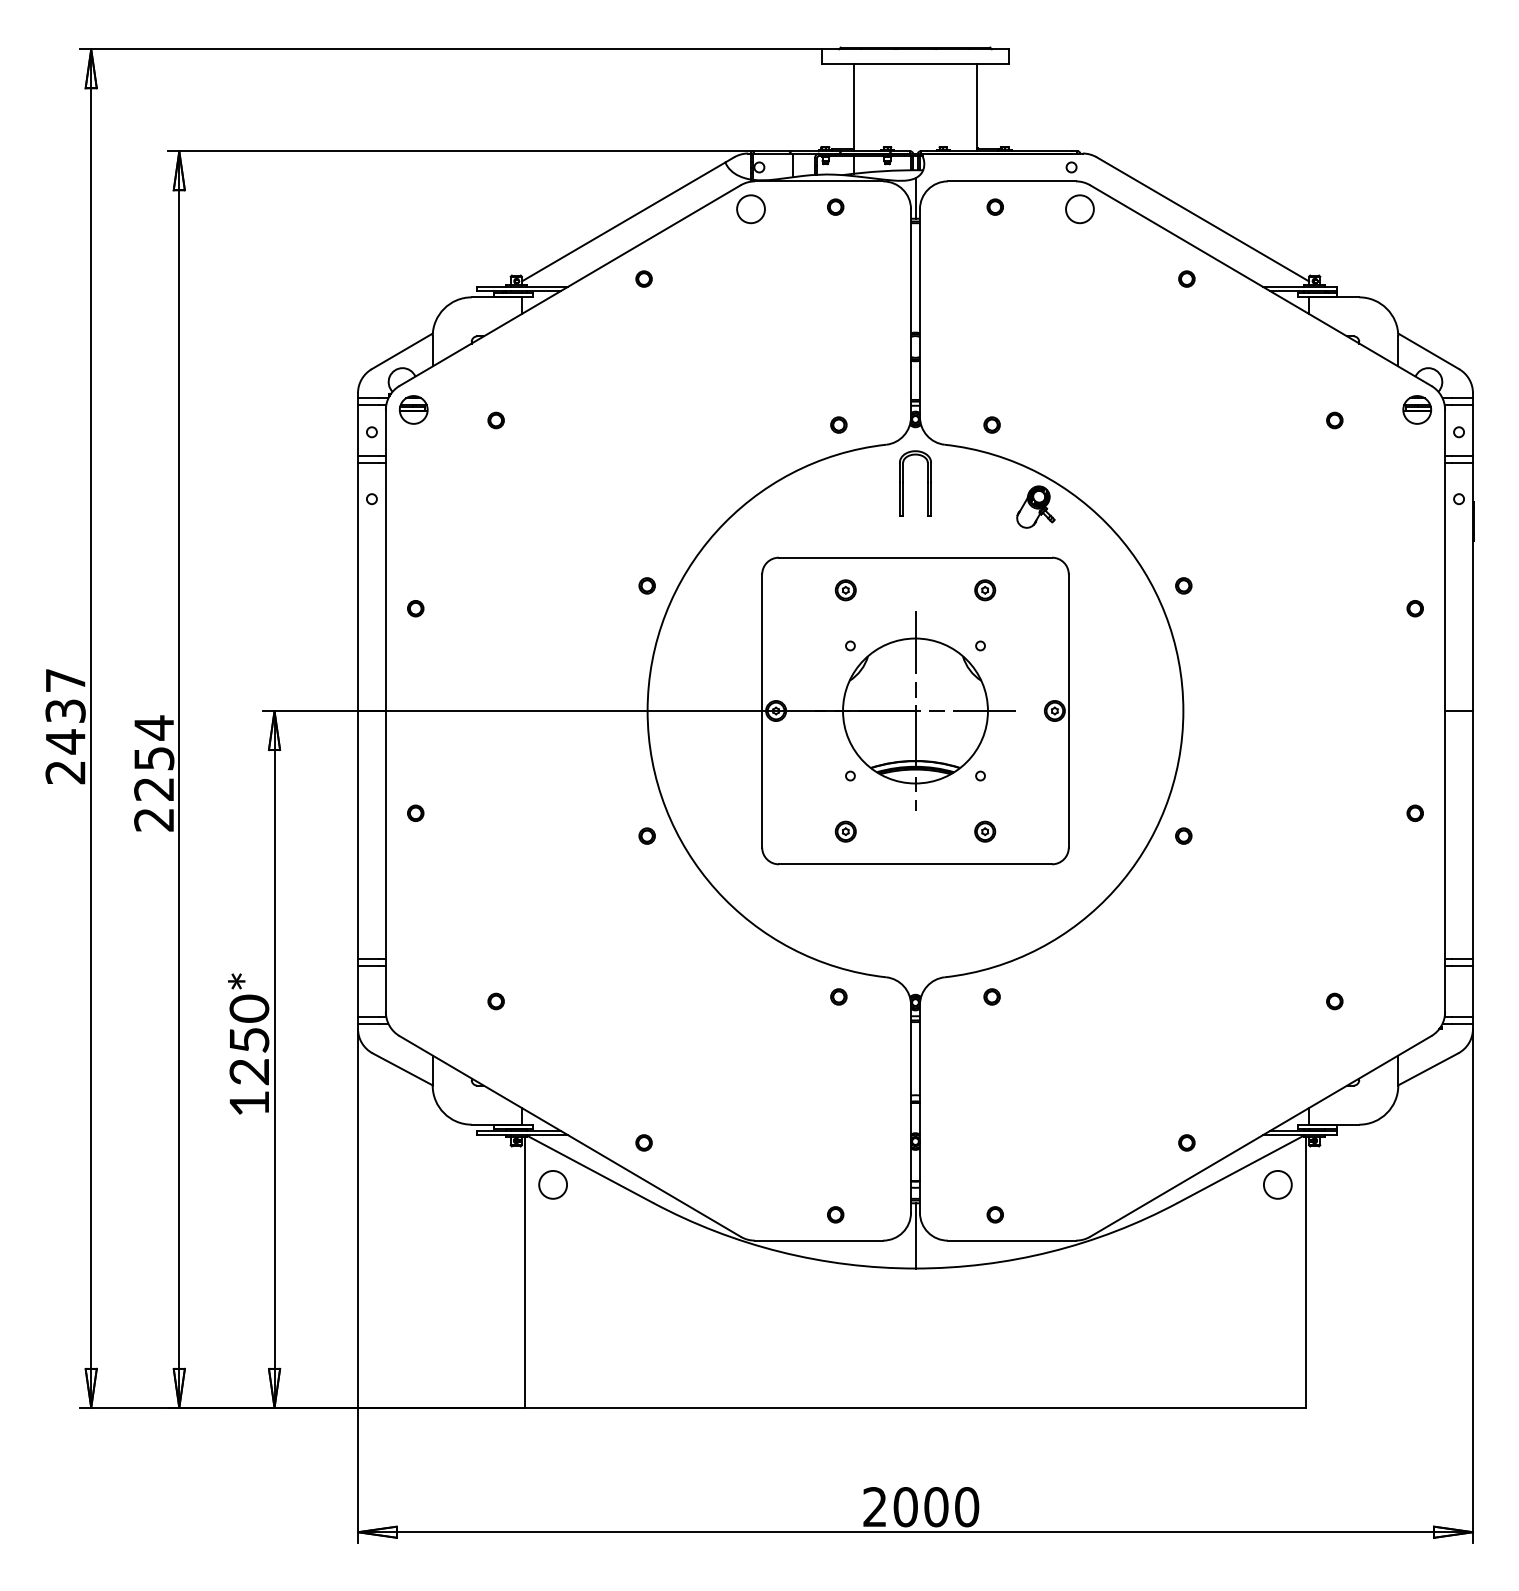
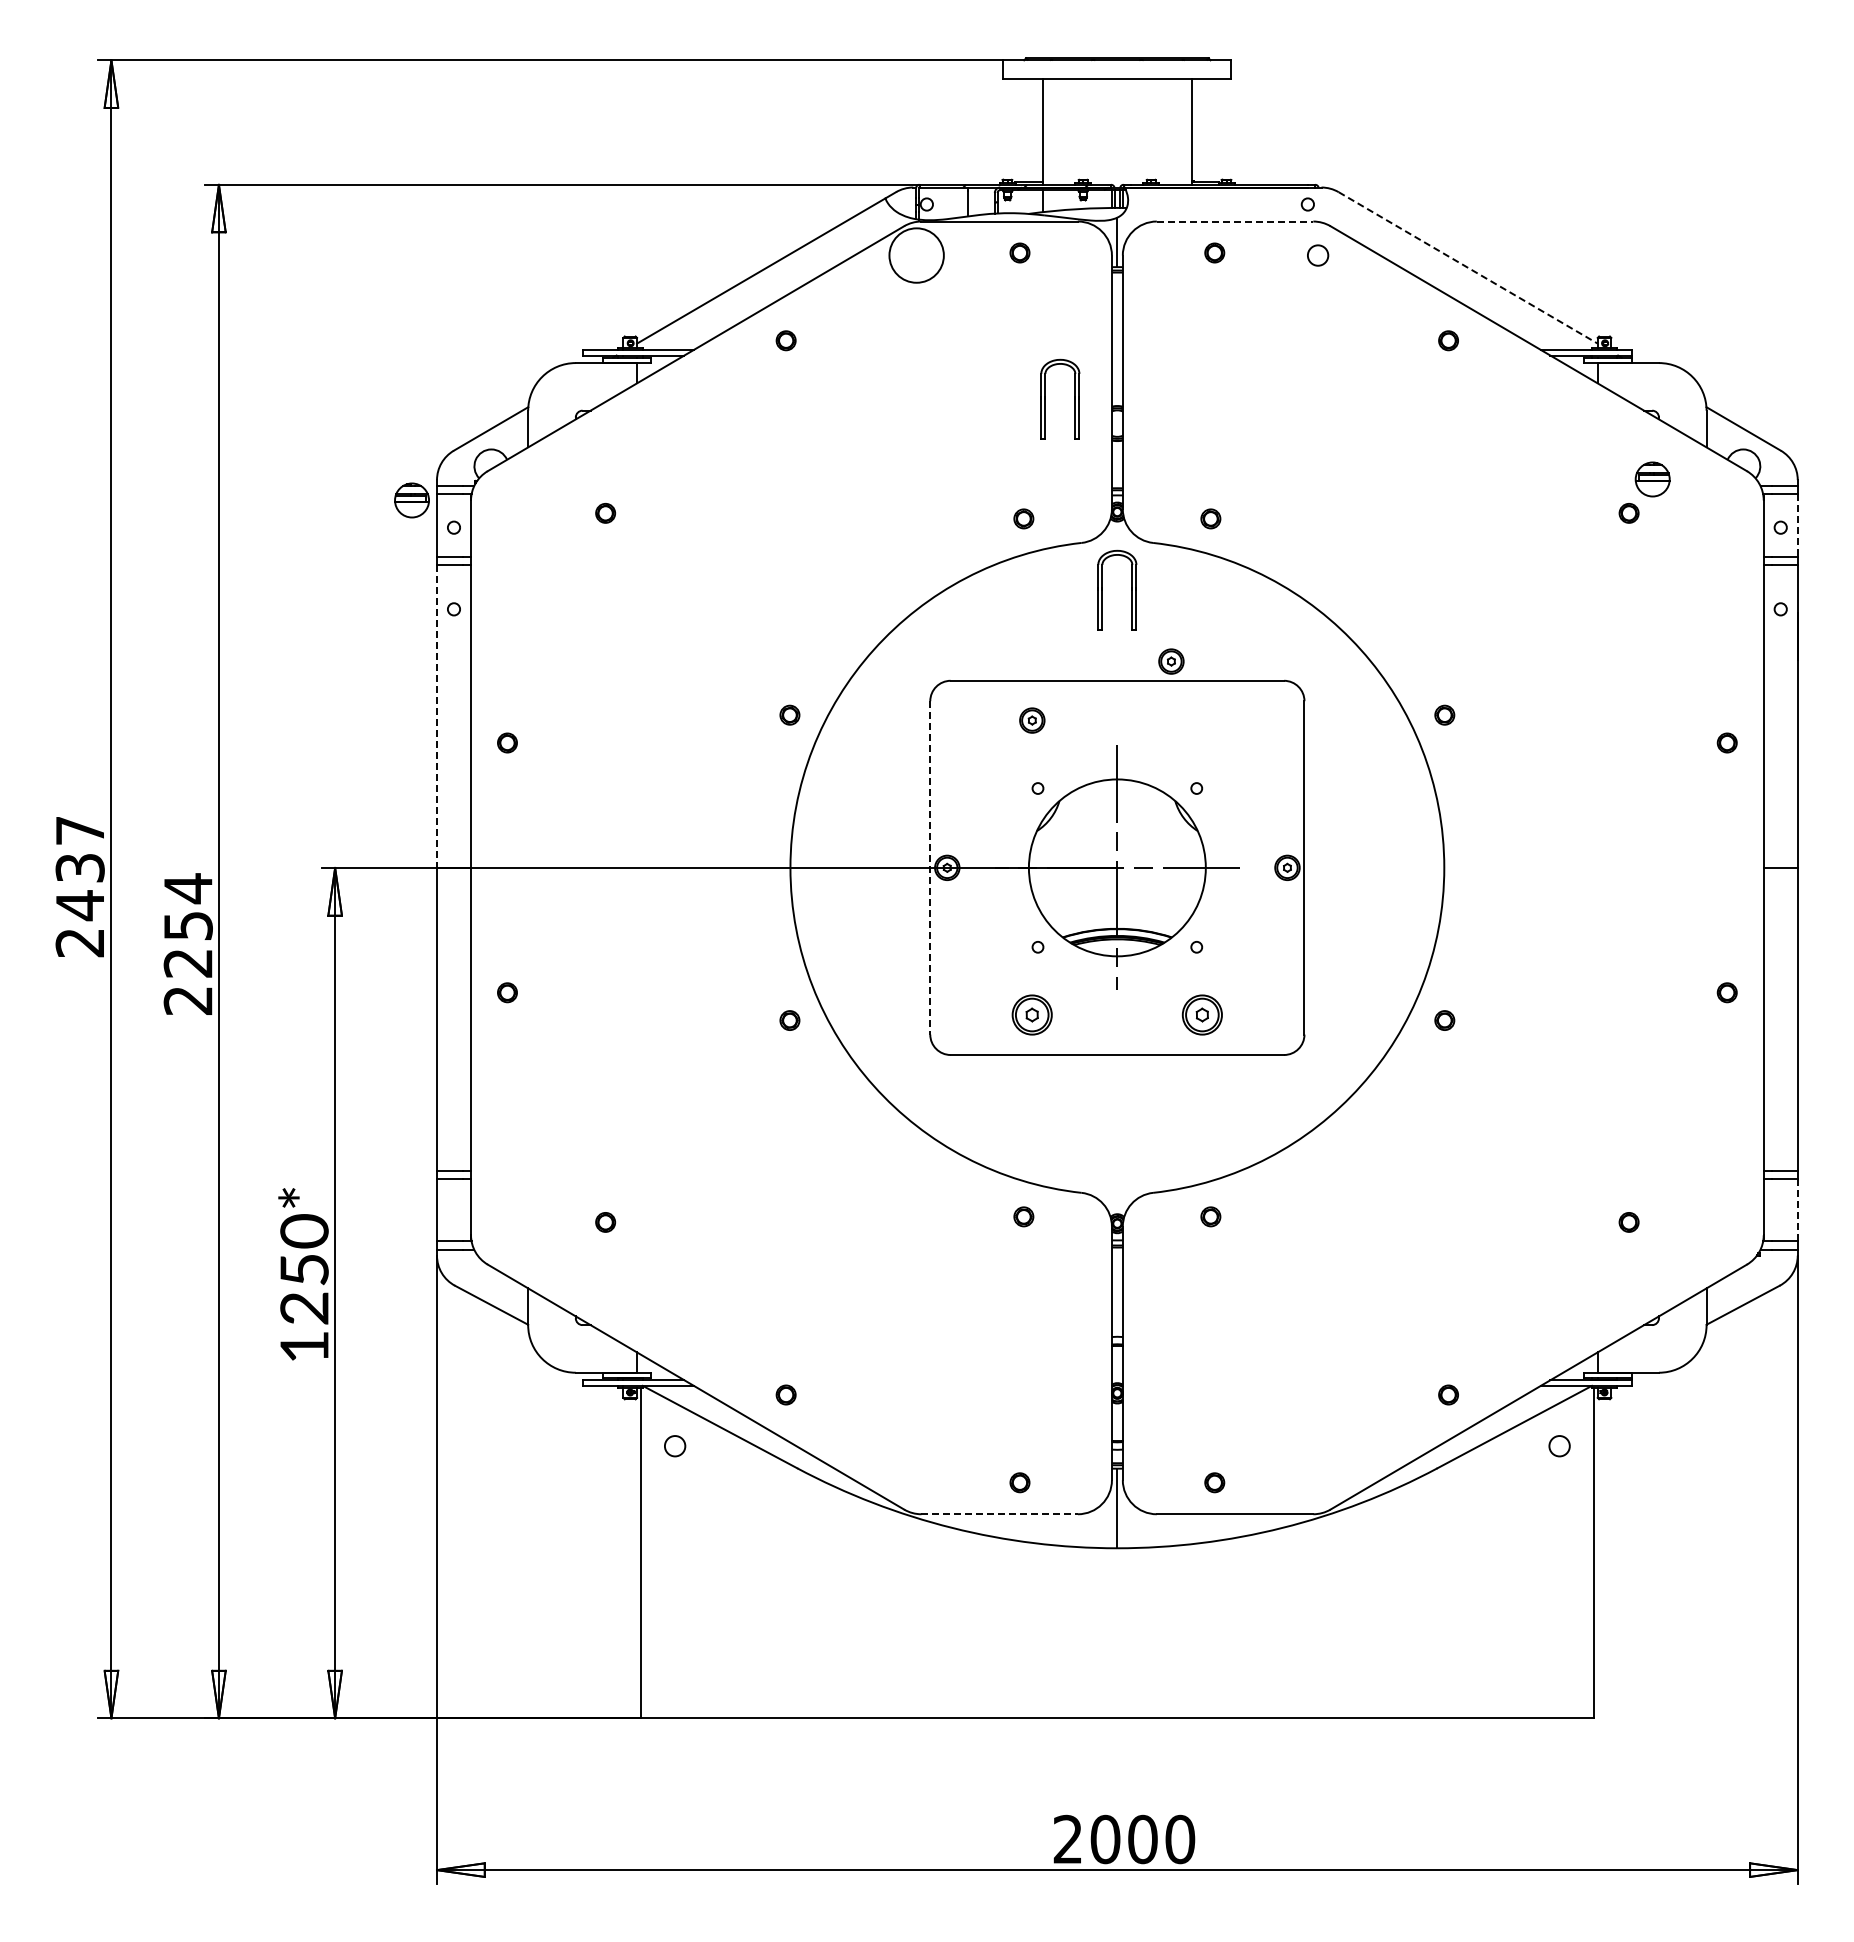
line: (1012, 181) -> (1235, 221), solid -> dashed
circle: (750, 209) -> (916, 255), size x1.6
circle: (1080, 209) -> (1318, 255), size x0.6
line: (1203, 219) -> (1468, 268), solid -> dashed
part: (880, 326) -> (1074, 398), added
part: (413, 409) -> (411, 500), moved
part: (1417, 409) -> (1652, 479), moved
line: (1472, 431) -> (1797, 526), solid -> dashed
part: (1035, 506) -> (1263, 618), removed
line: (358, 587) -> (437, 717), solid -> dashed
part: (985, 590) -> (1171, 661), moved
line: (762, 710) -> (930, 867), solid -> dashed
part: (845, 831) -> (1032, 1015), size x1.6
part: (985, 831) -> (1202, 1015), size x1.6
line: (1472, 990) -> (1797, 1209), solid -> dashed
circle: (553, 1185) -> (675, 1446), size x0.6
circle: (1277, 1185) -> (1559, 1446), size x0.6
line: (819, 1240) -> (1000, 1514), solid -> dashed

